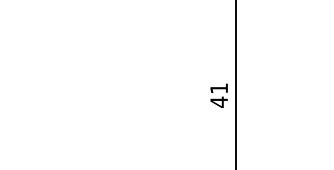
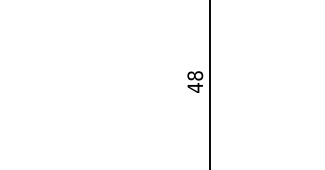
text: (219, 88) -> (195, 75), 41 -> 48

